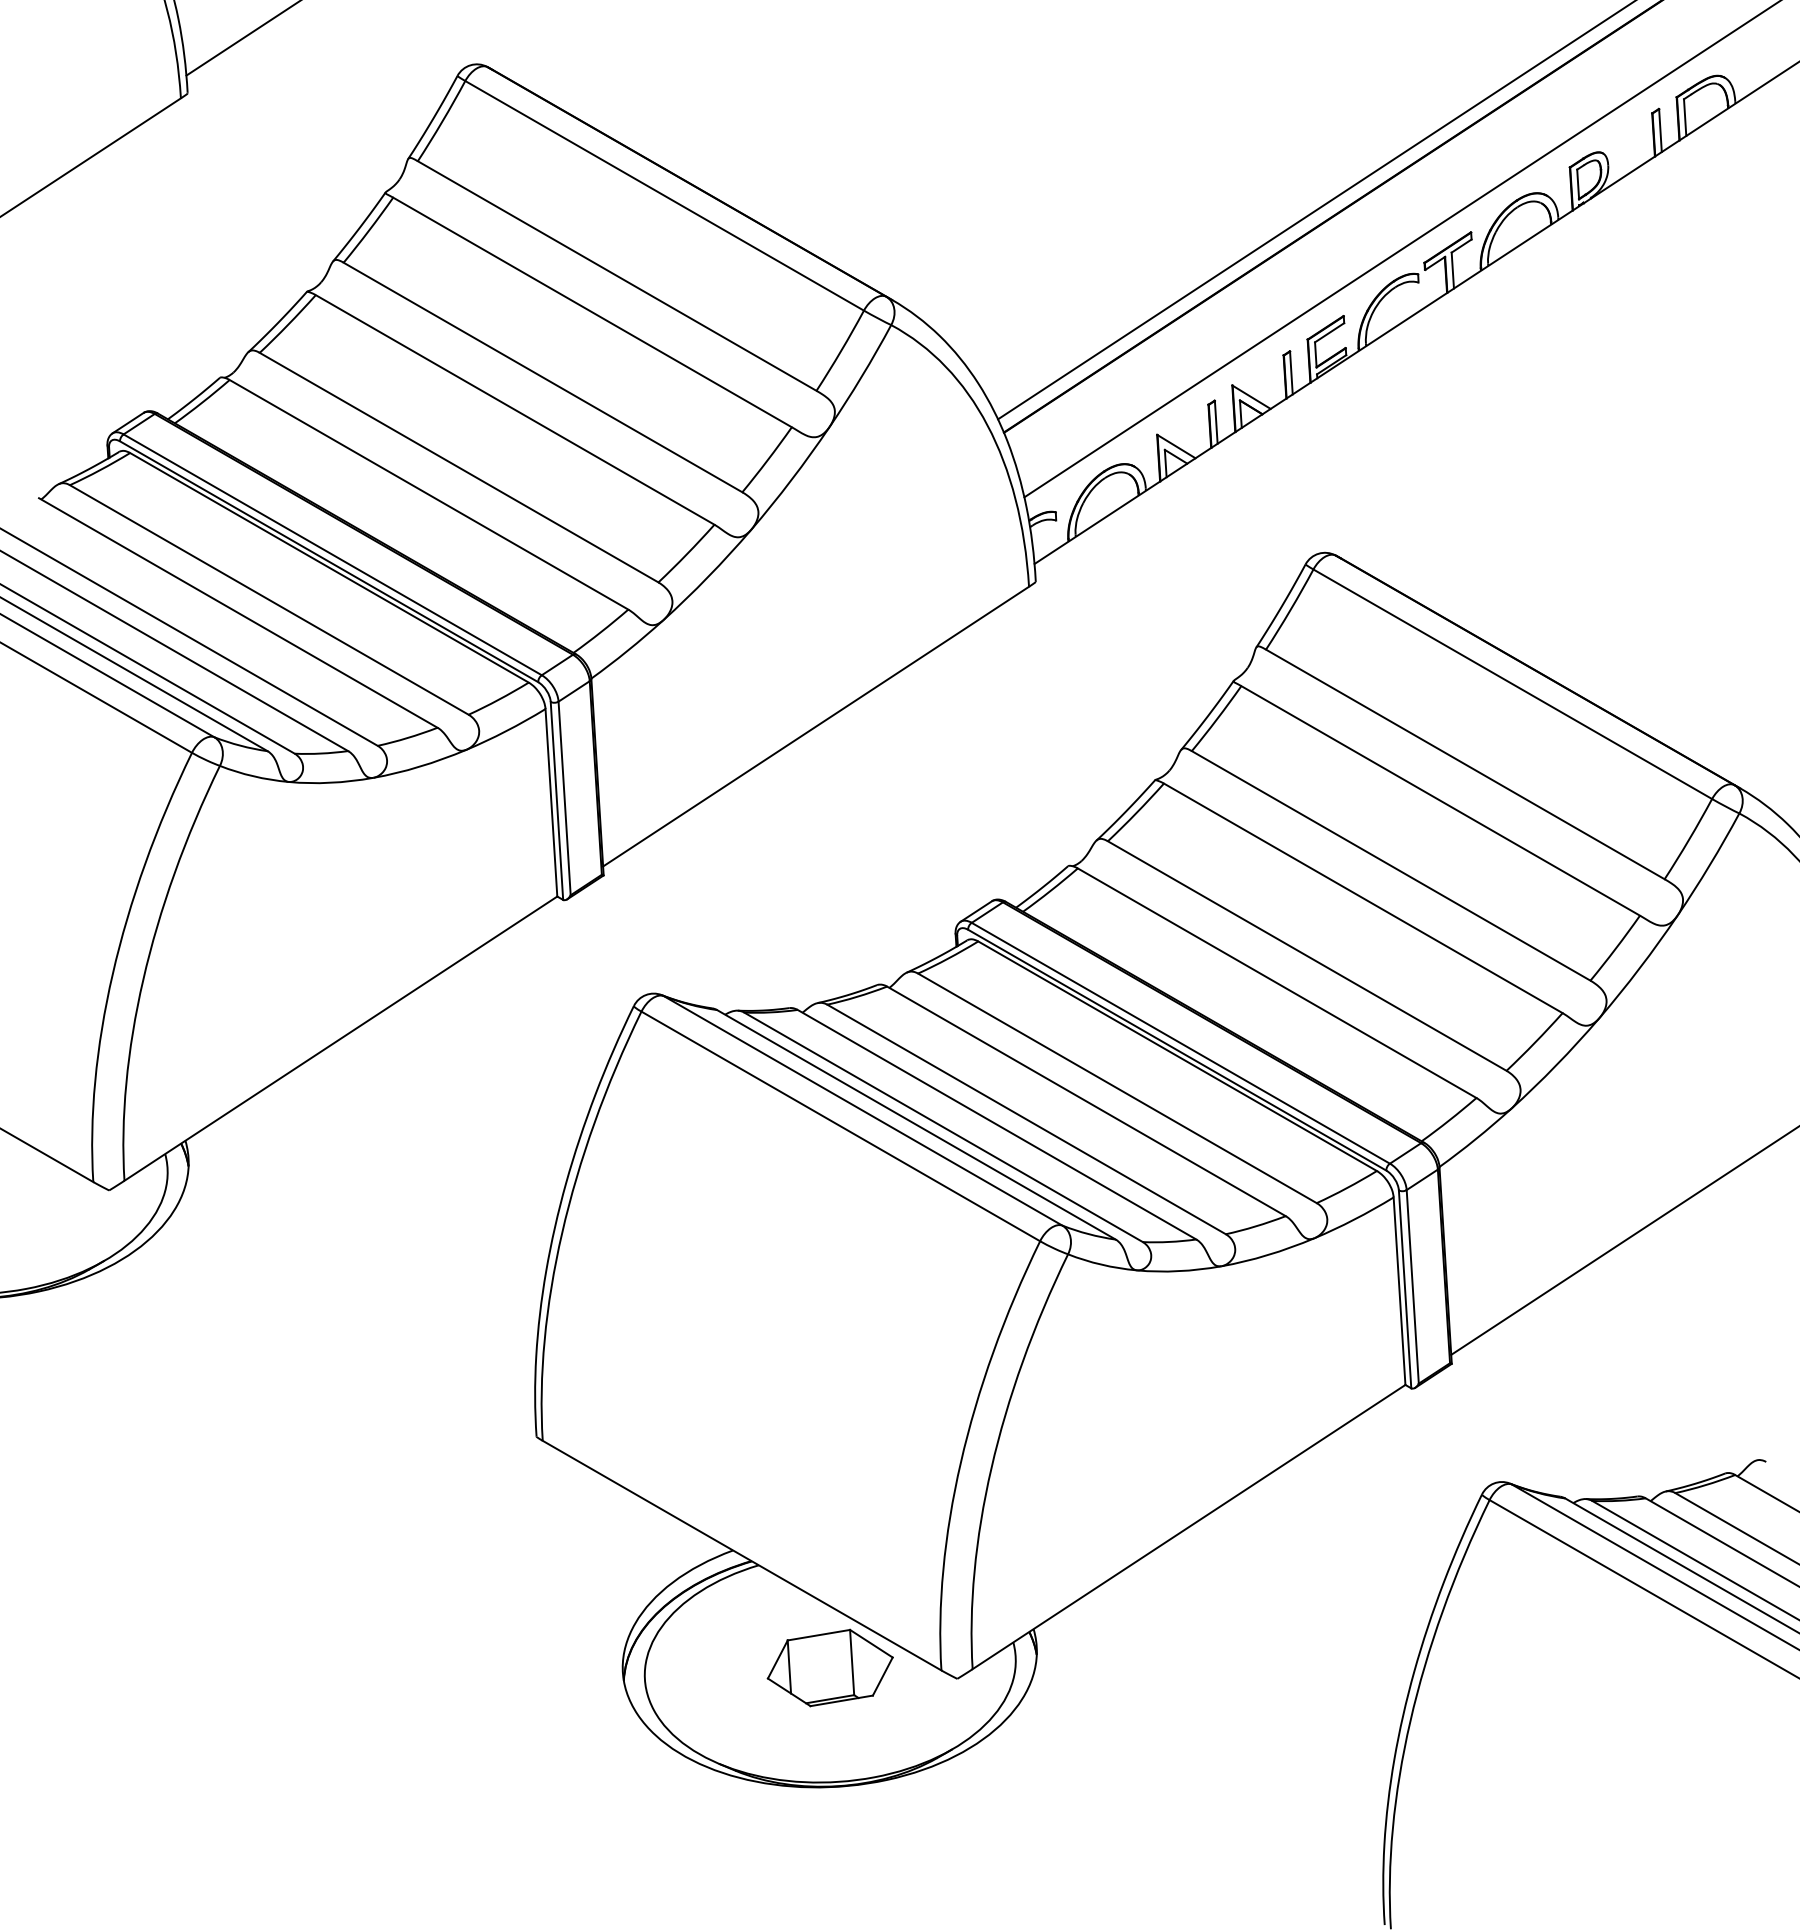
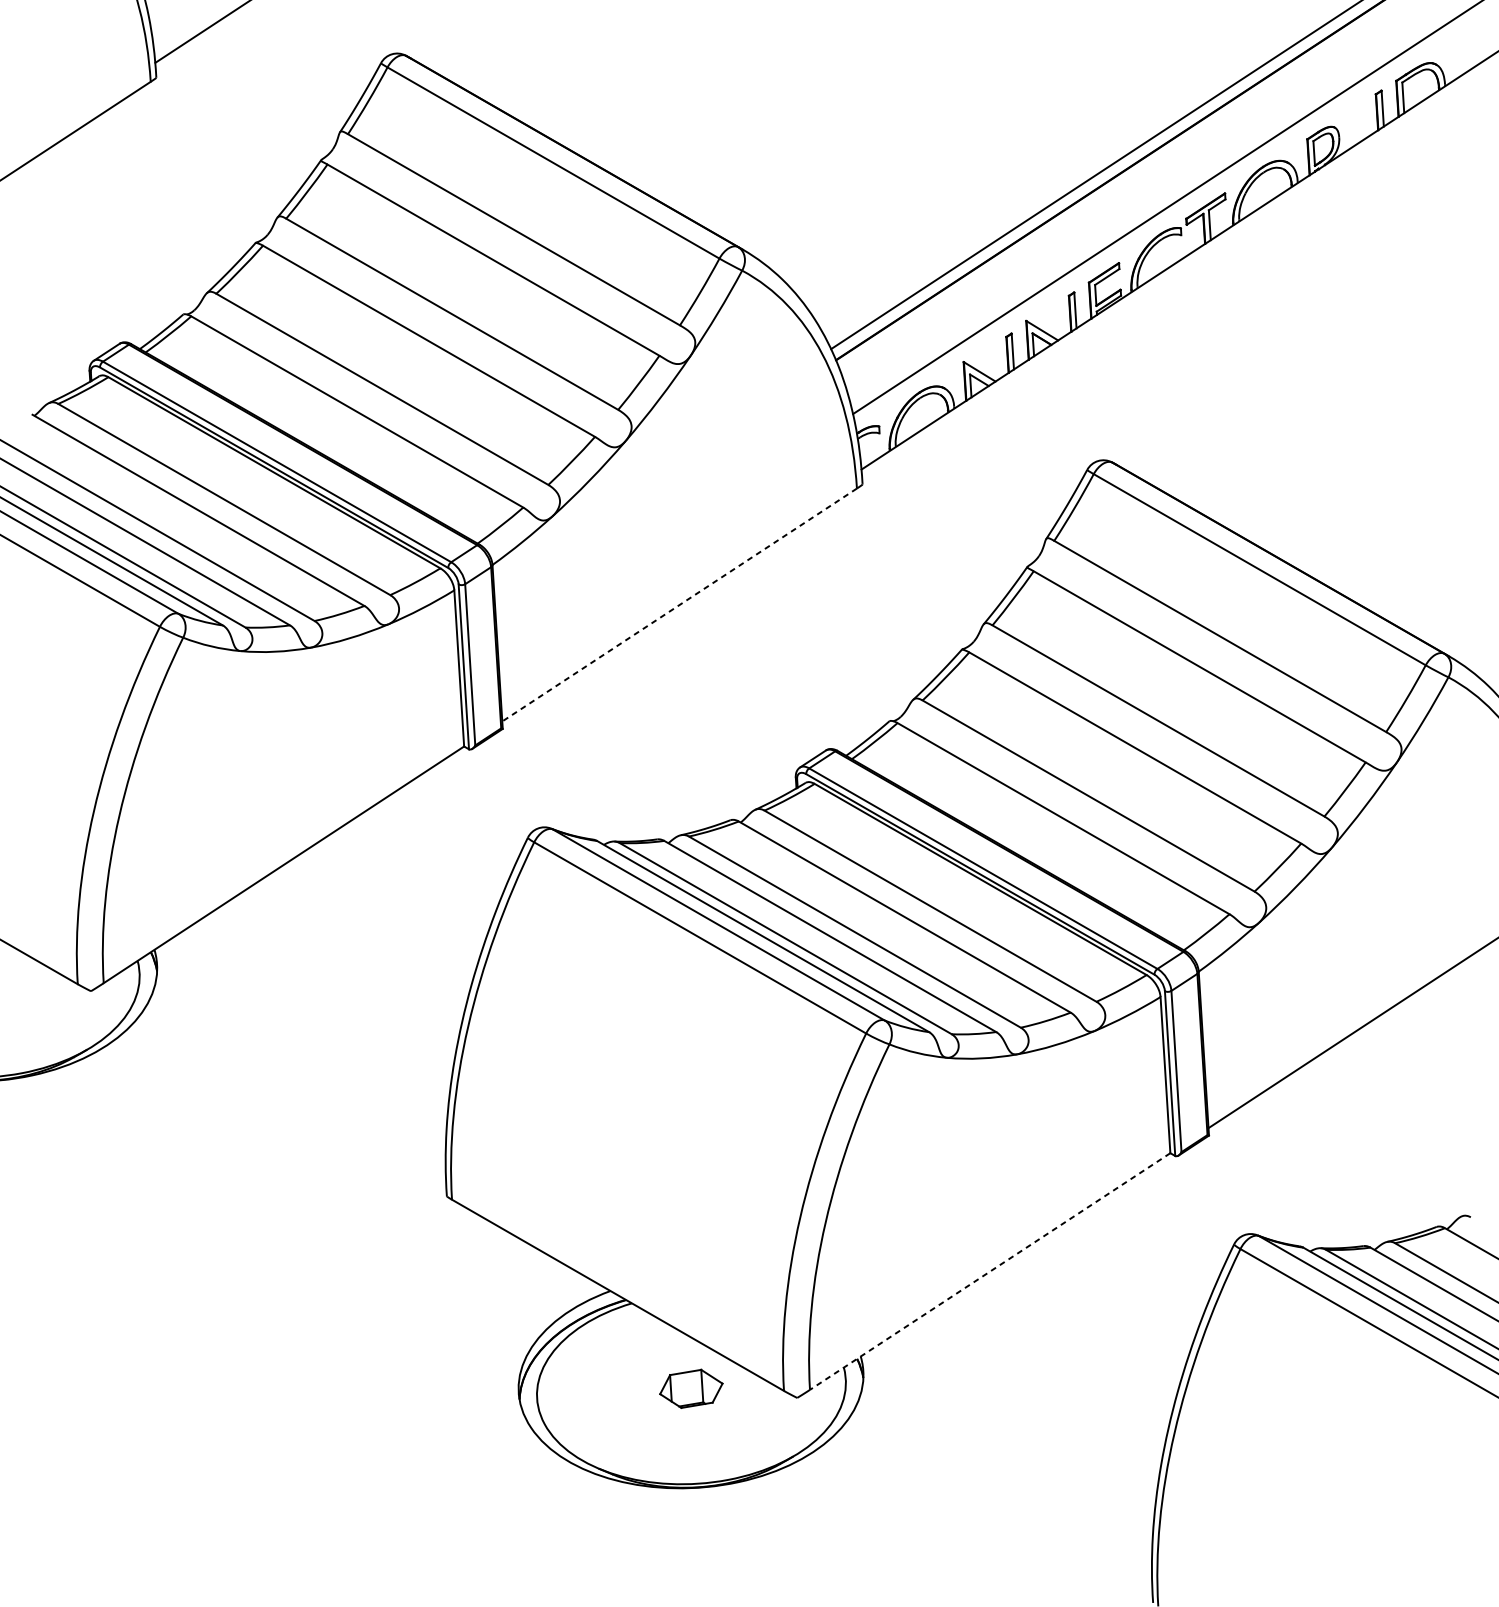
line: (816, 726) -> (679, 604), solid -> dashed
line: (1189, 1527) -> (990, 1271), solid -> dashed
part: (829, 1667) -> (690, 1388), size x0.6

